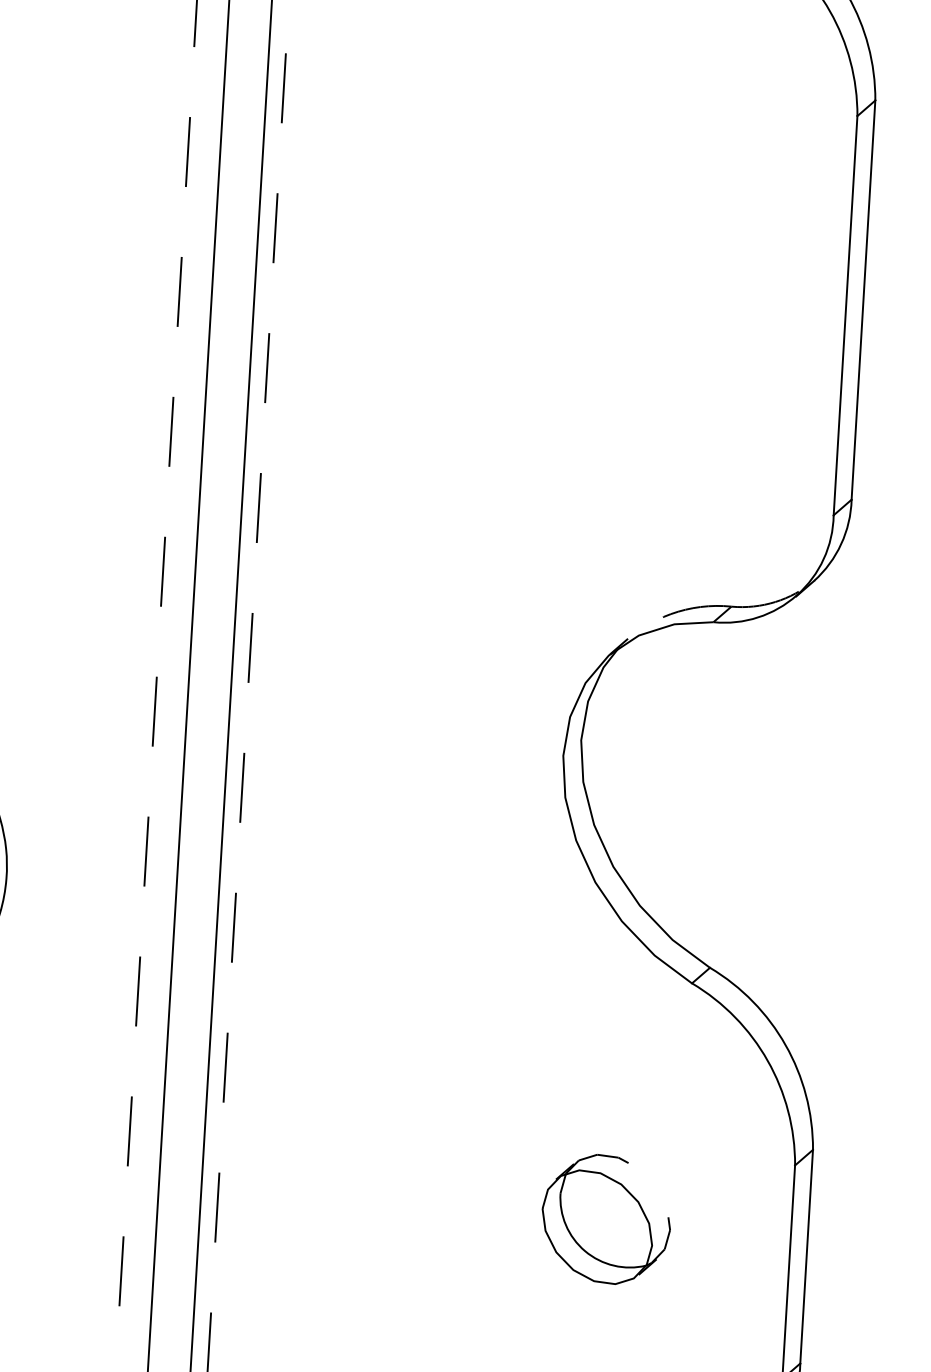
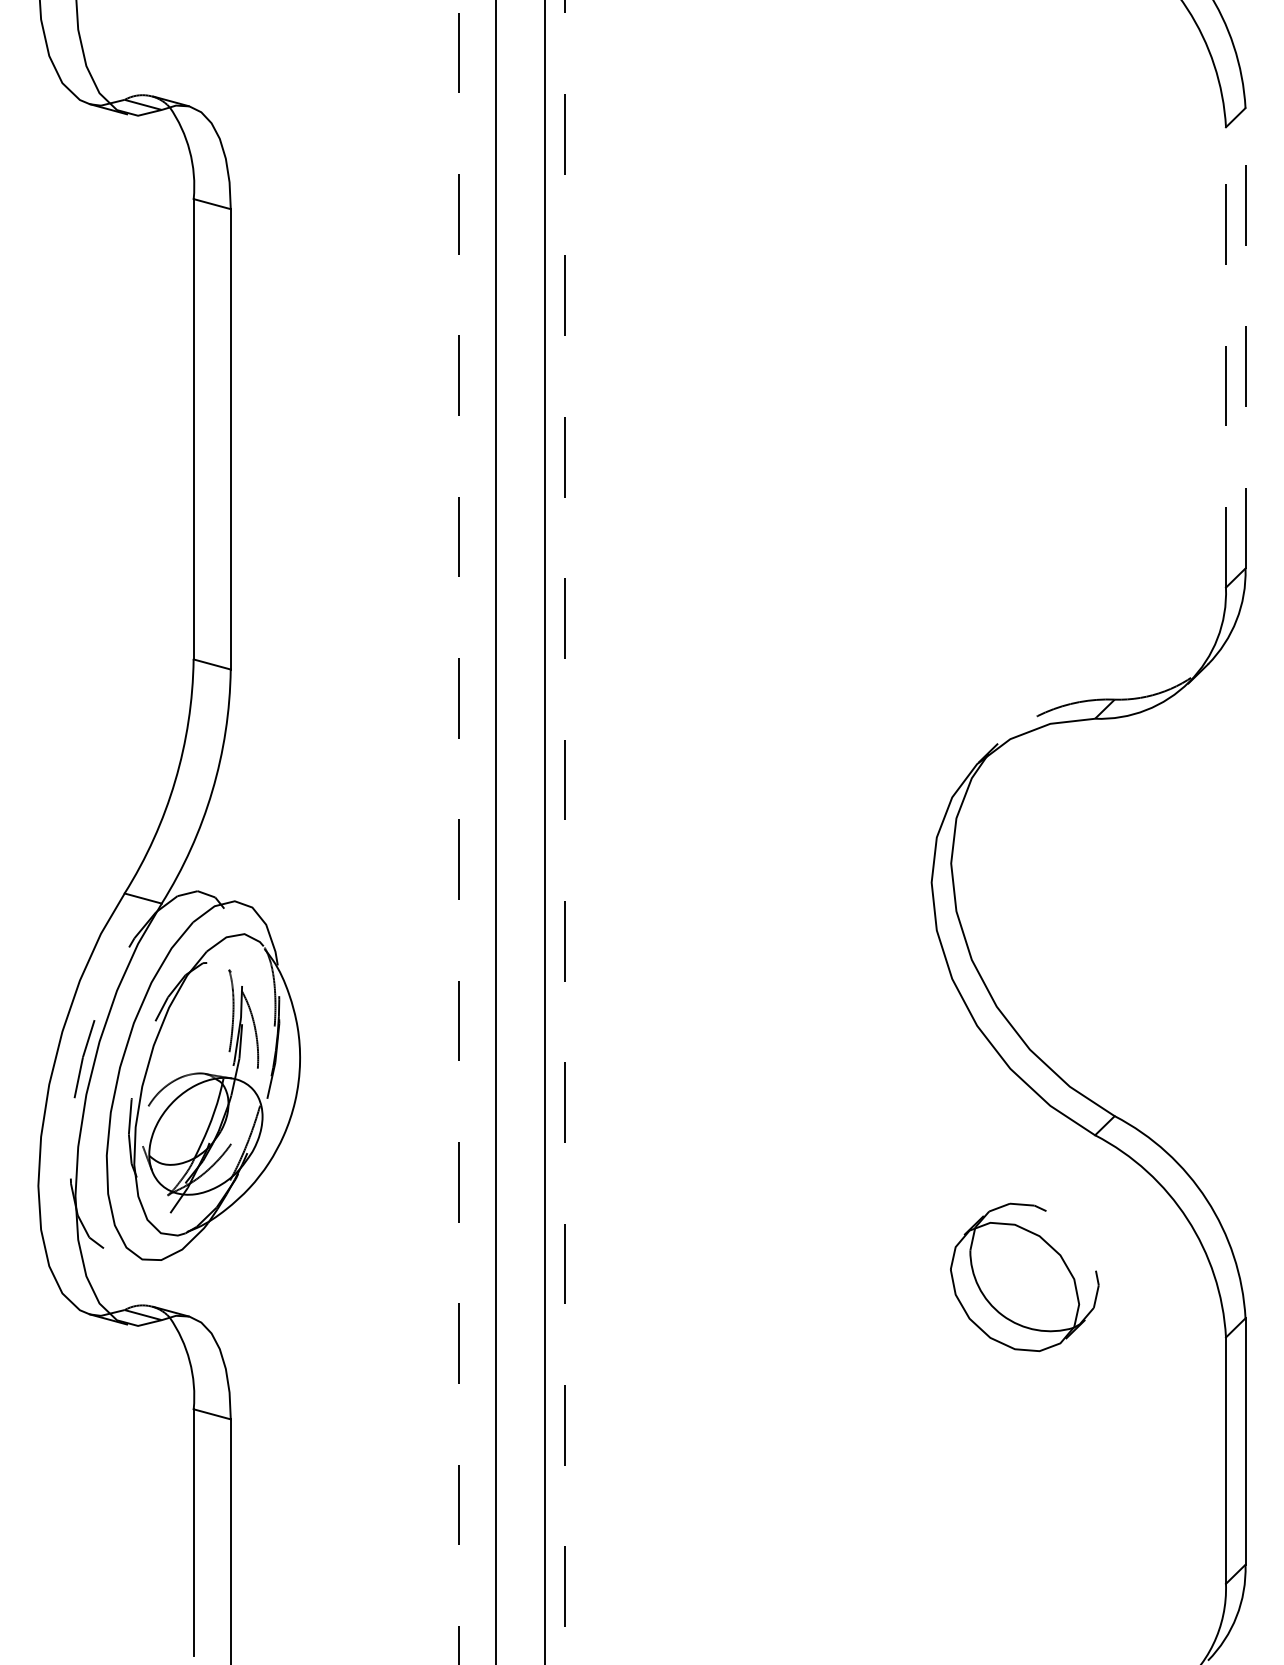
line: (863, 299) -> (1245, 337), solid -> dashed
line: (845, 314) -> (1225, 356), solid -> dashed
part: (606, 1219) -> (1024, 1277), moved

